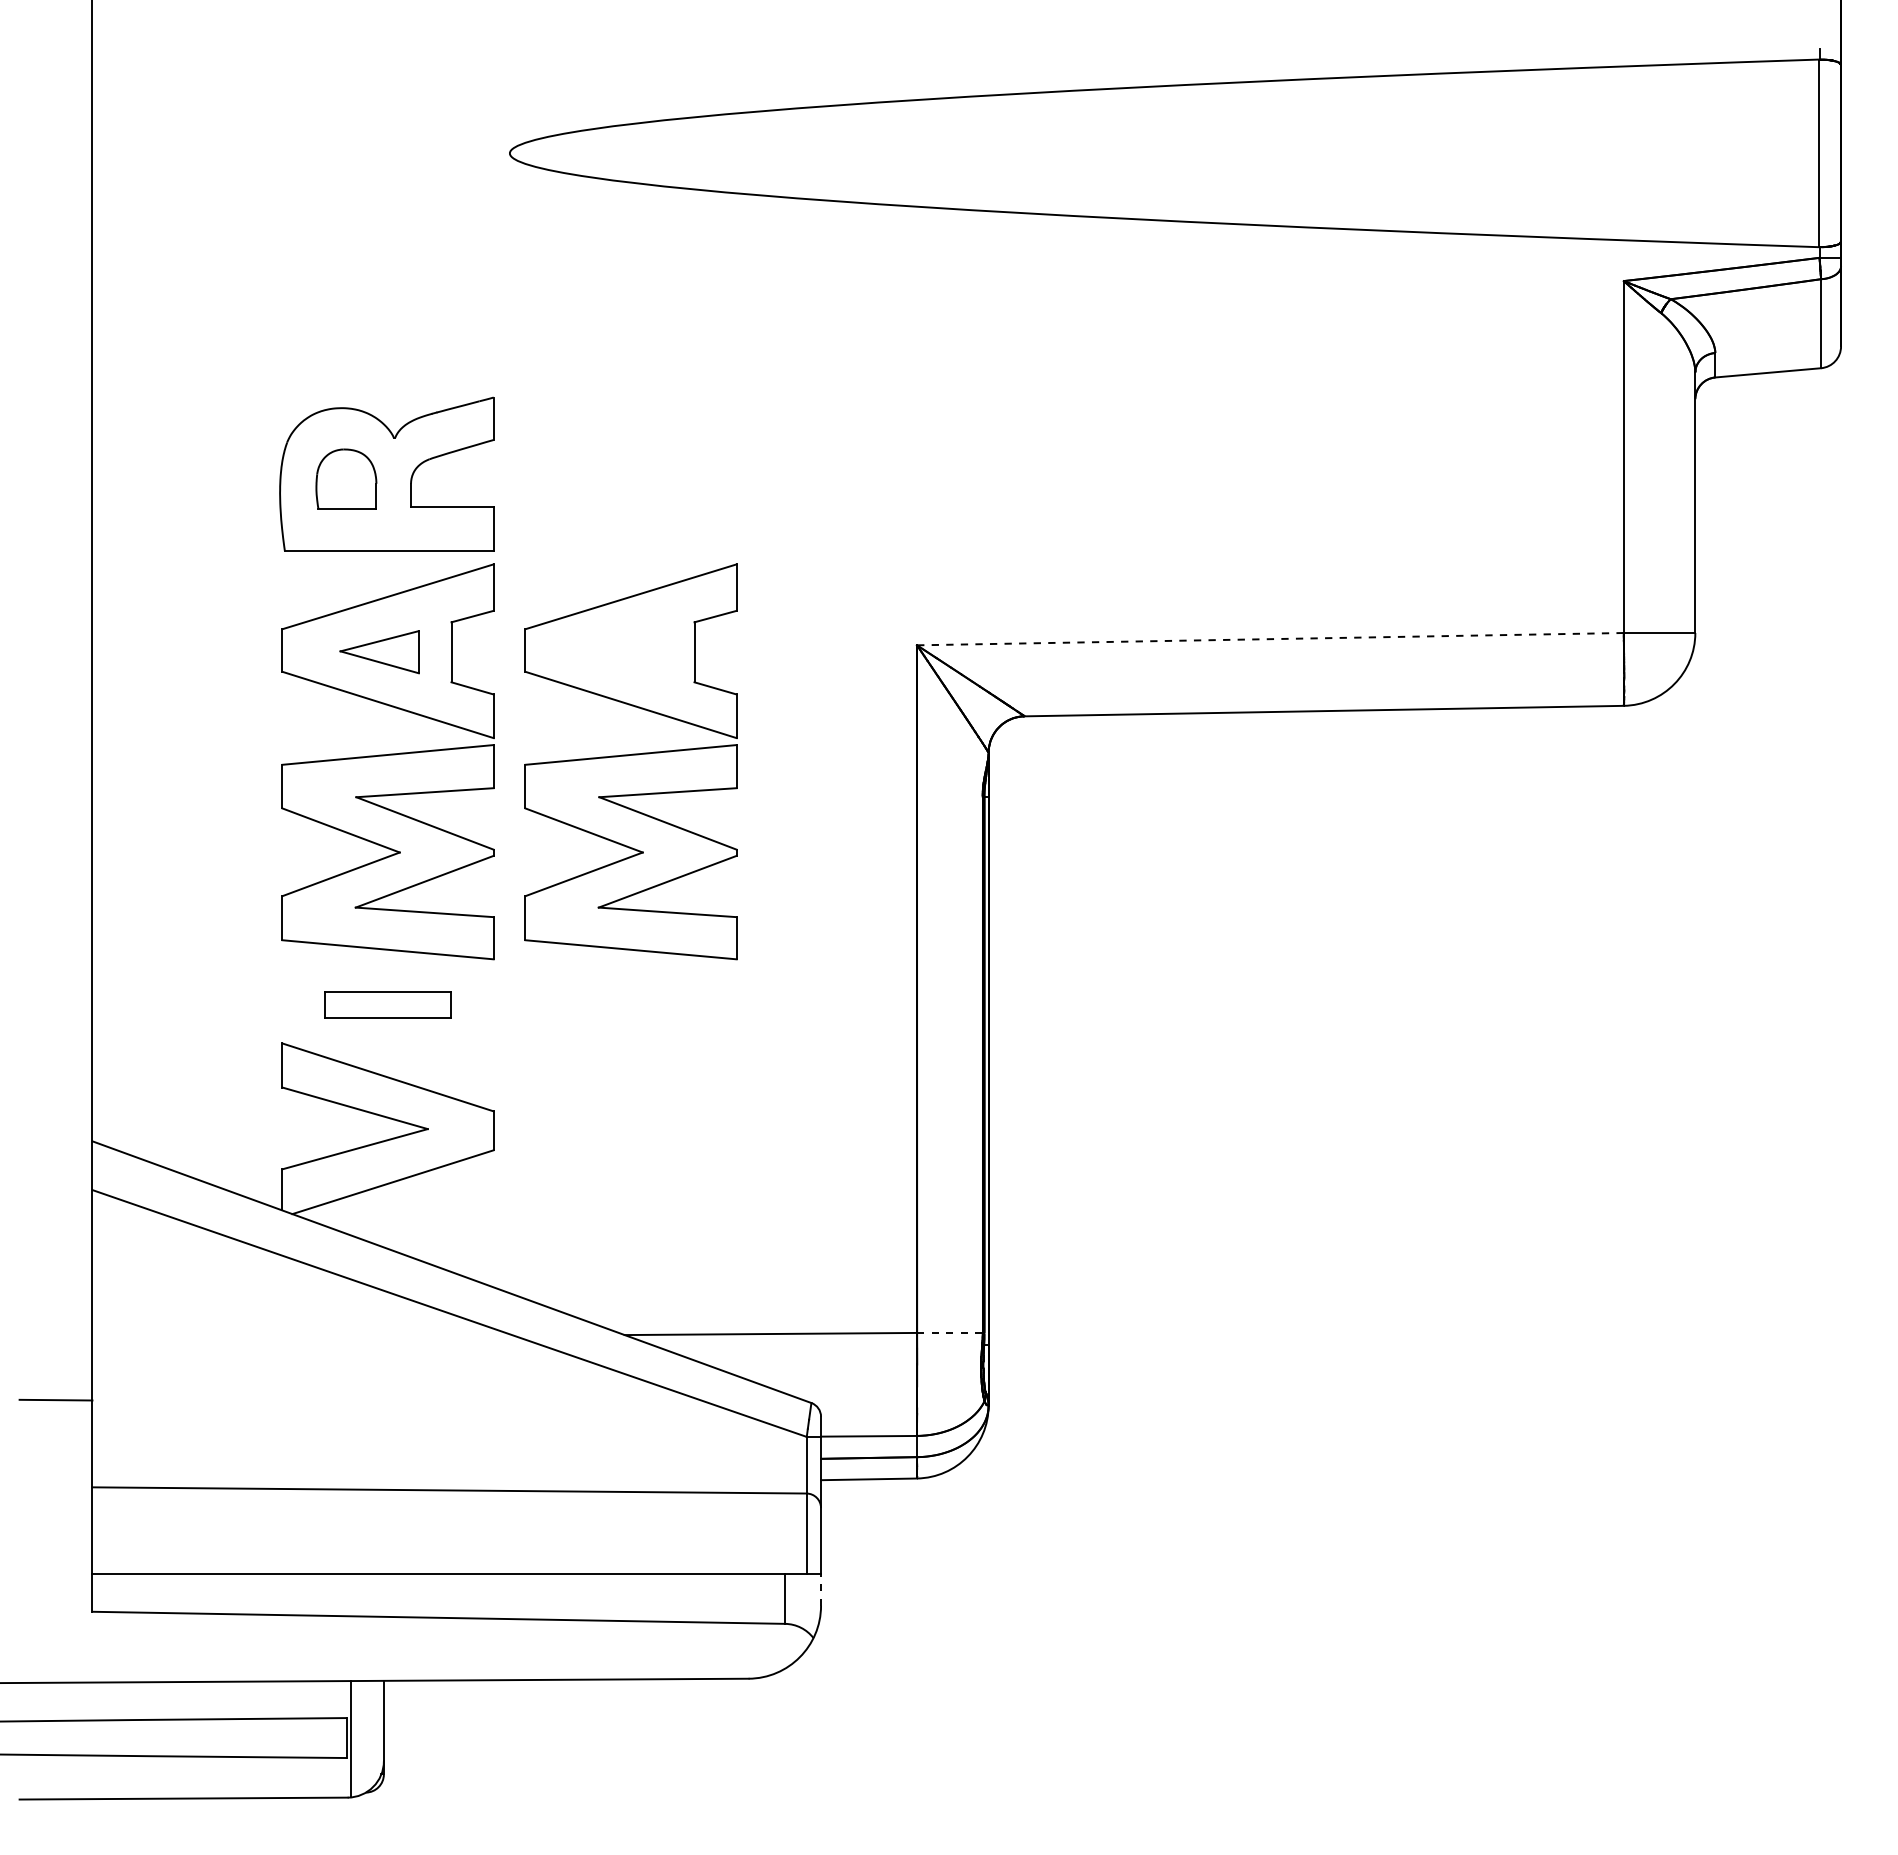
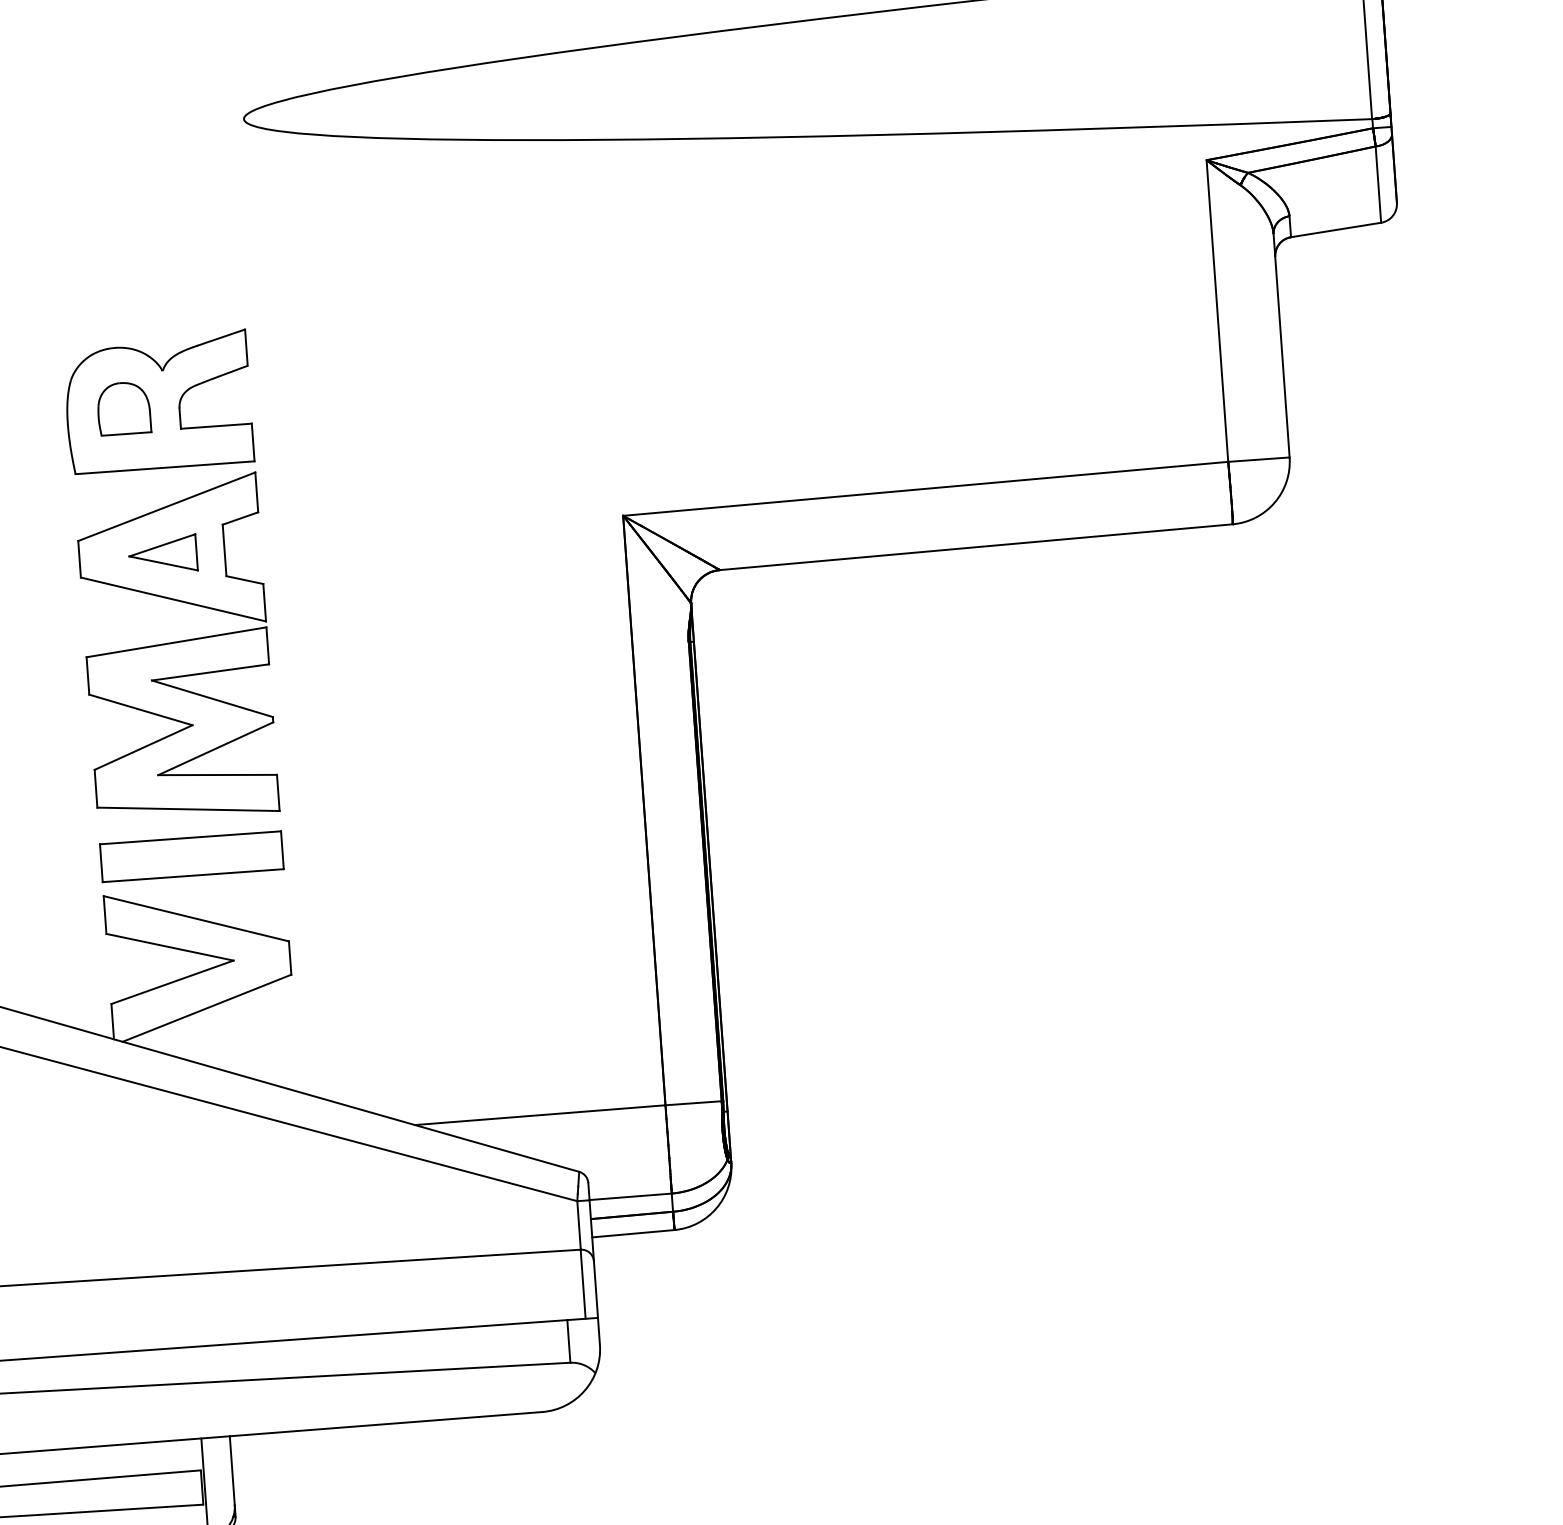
line: (1269, 639) -> (924, 489), dashed -> solid
part: (630, 761) -> (384, 633), removed
part: (387, 1004) -> (191, 856), size x1.67
line: (950, 1332) -> (694, 1102), dashed -> solid
line: (821, 1589) -> (599, 1331), dashed -> solid

